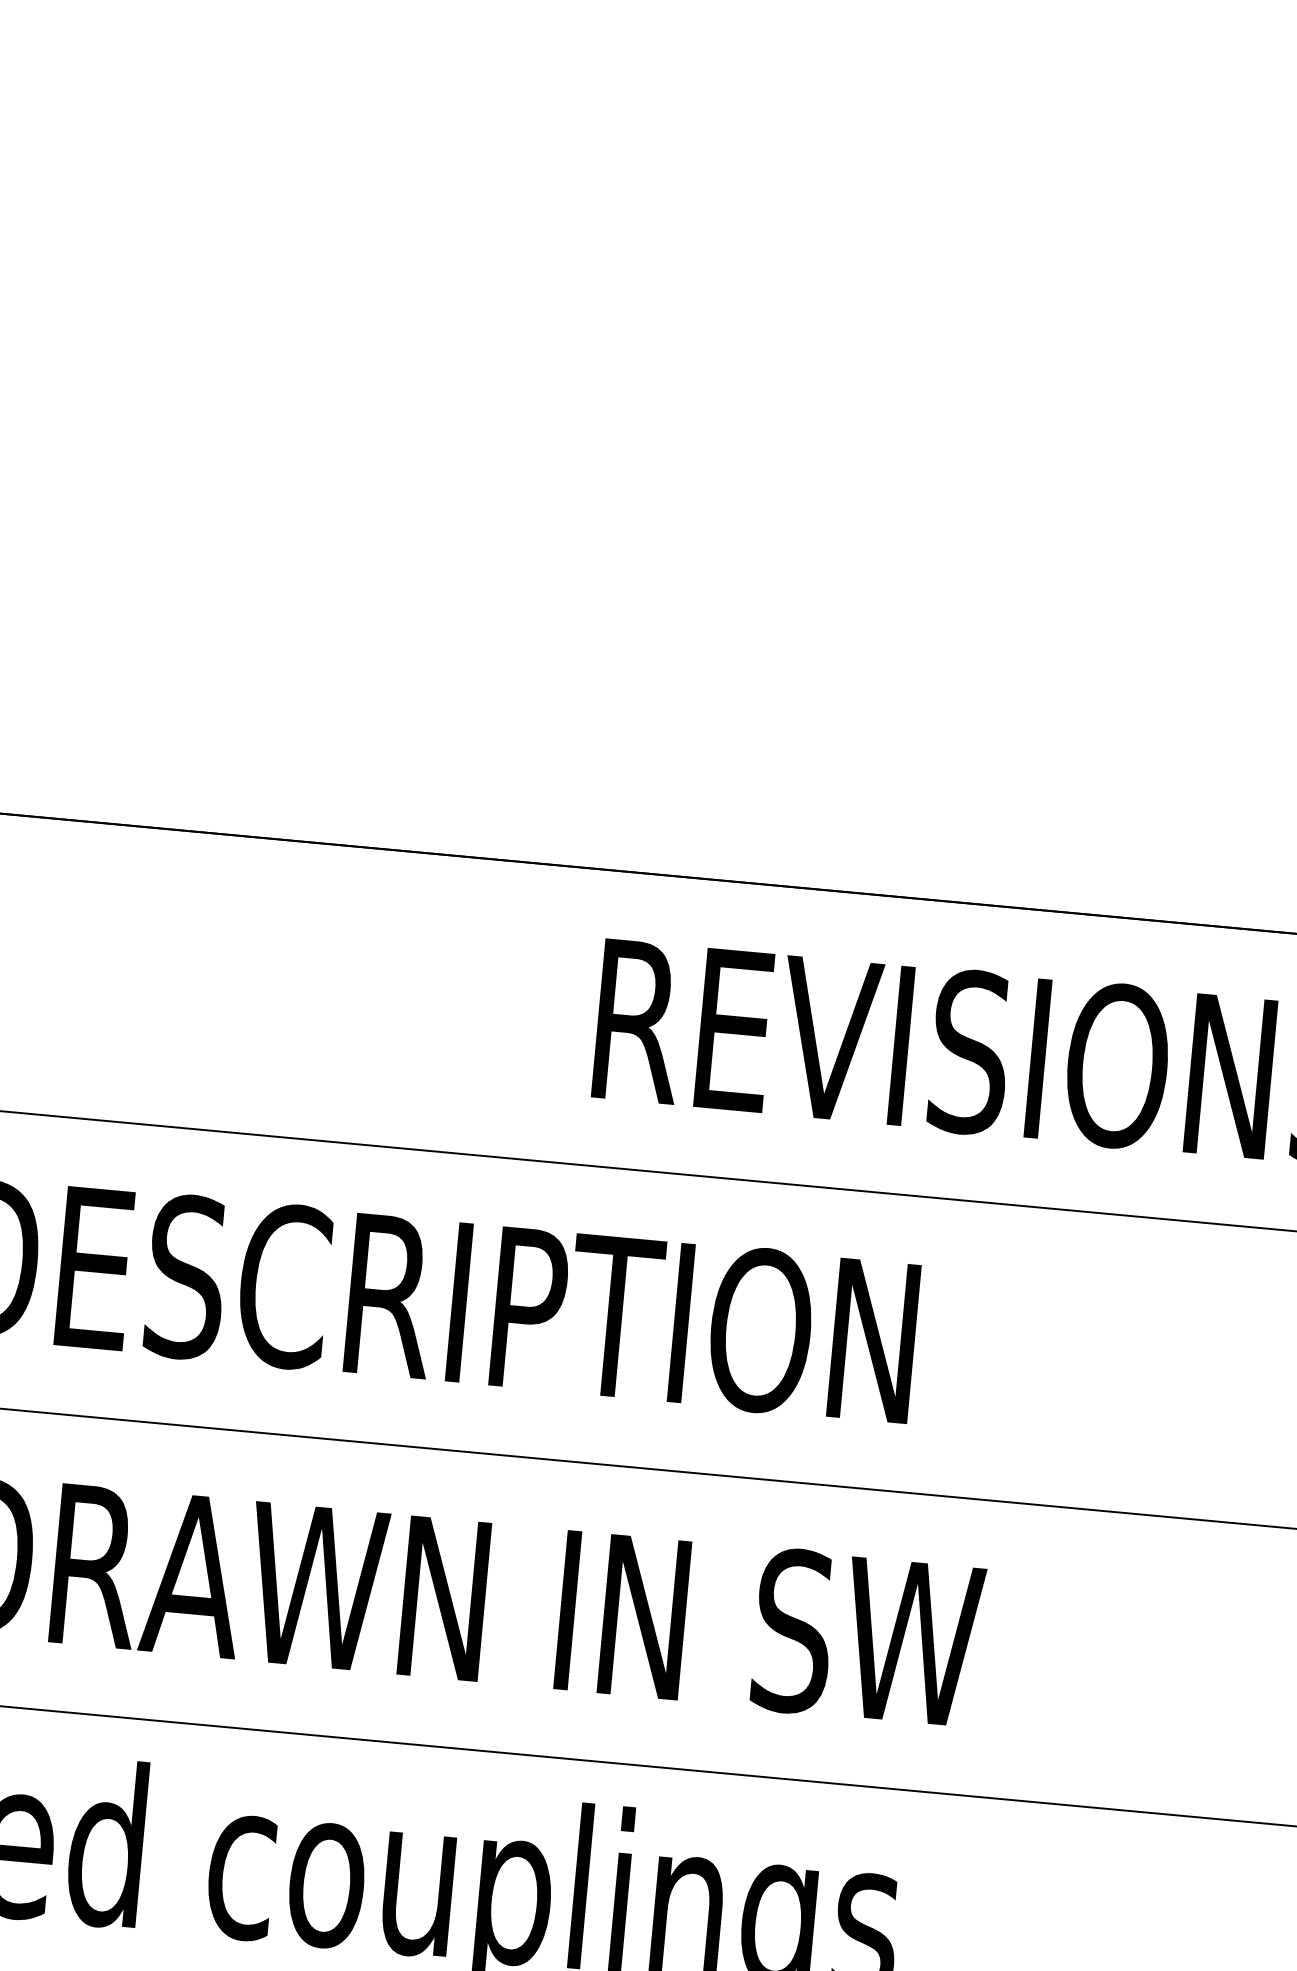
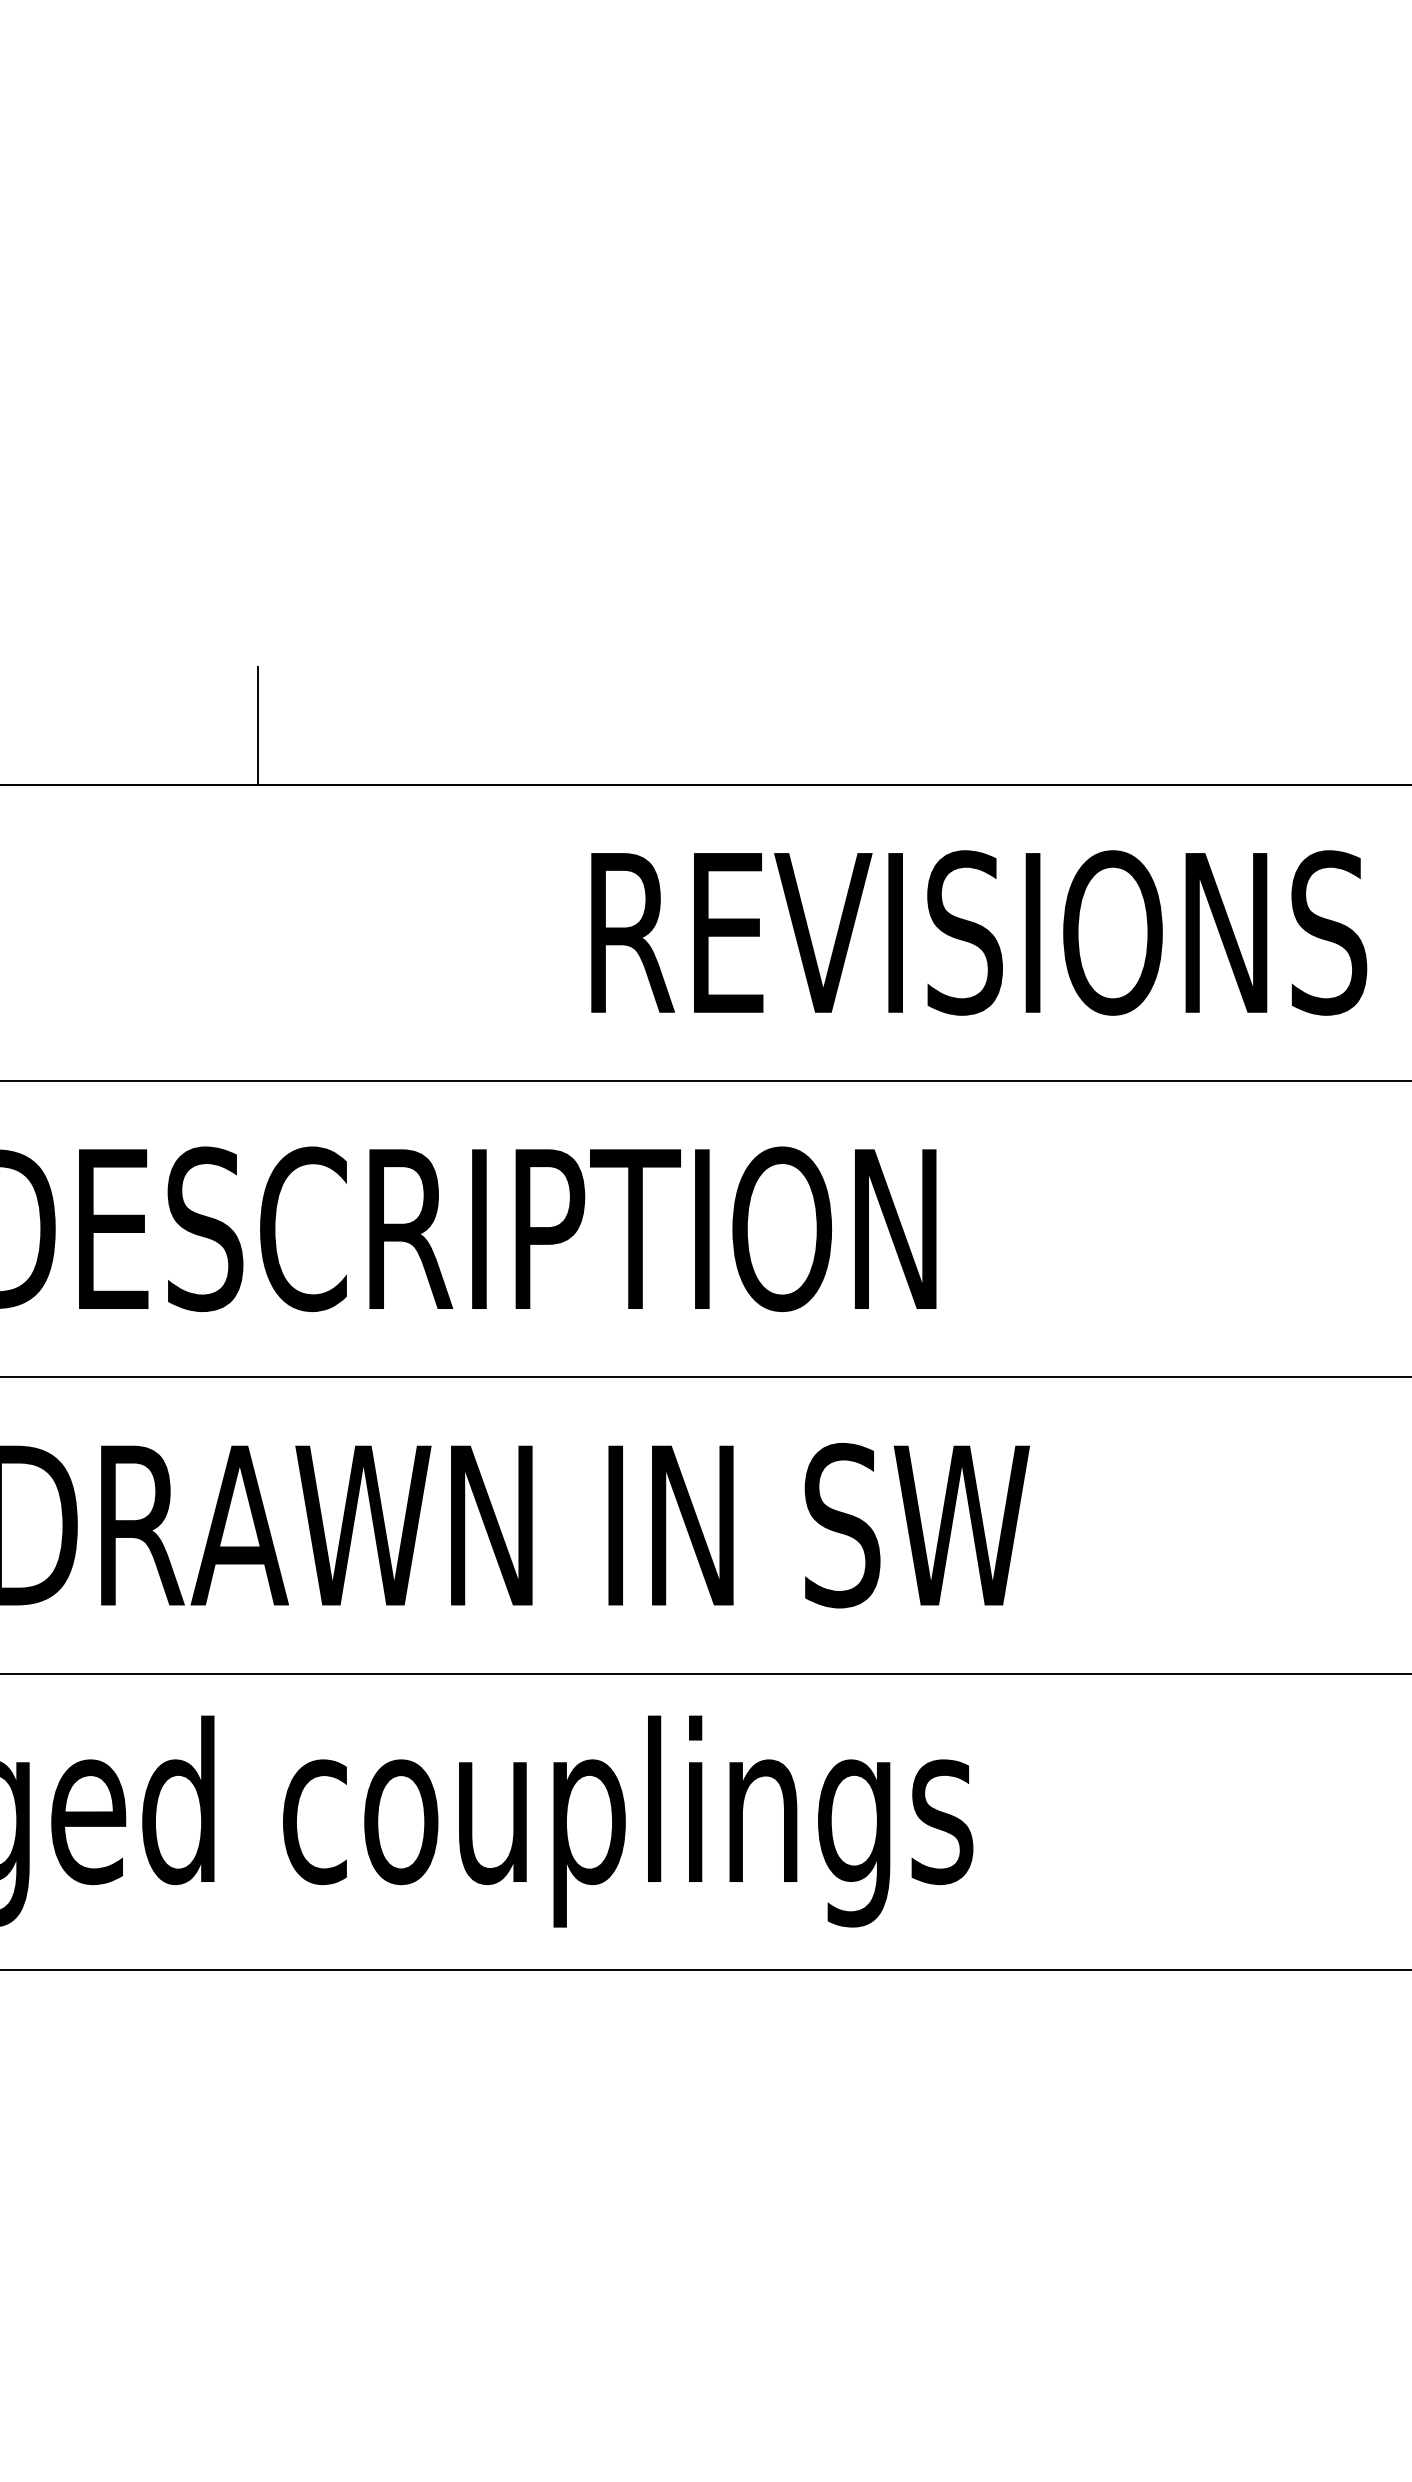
line: (284, 780) -> (257, 725), added

